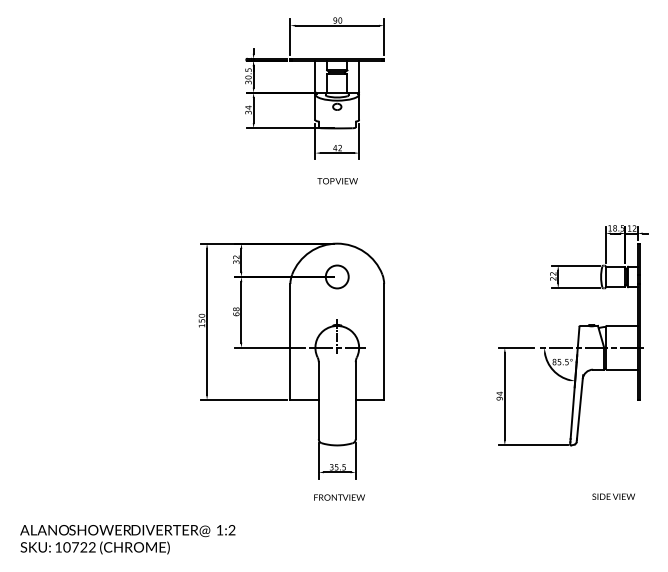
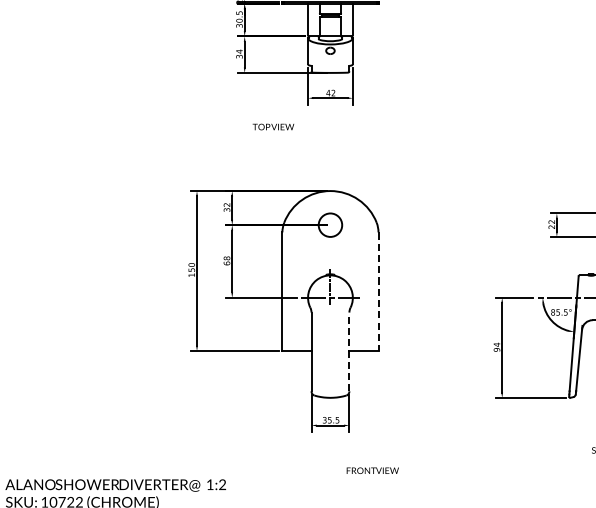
text: (337, 181) -> (273, 127), moved
line: (384, 341) -> (378, 291), solid -> dashed
line: (355, 400) -> (349, 351), solid -> dashed
text: (339, 497) -> (372, 470), moved

